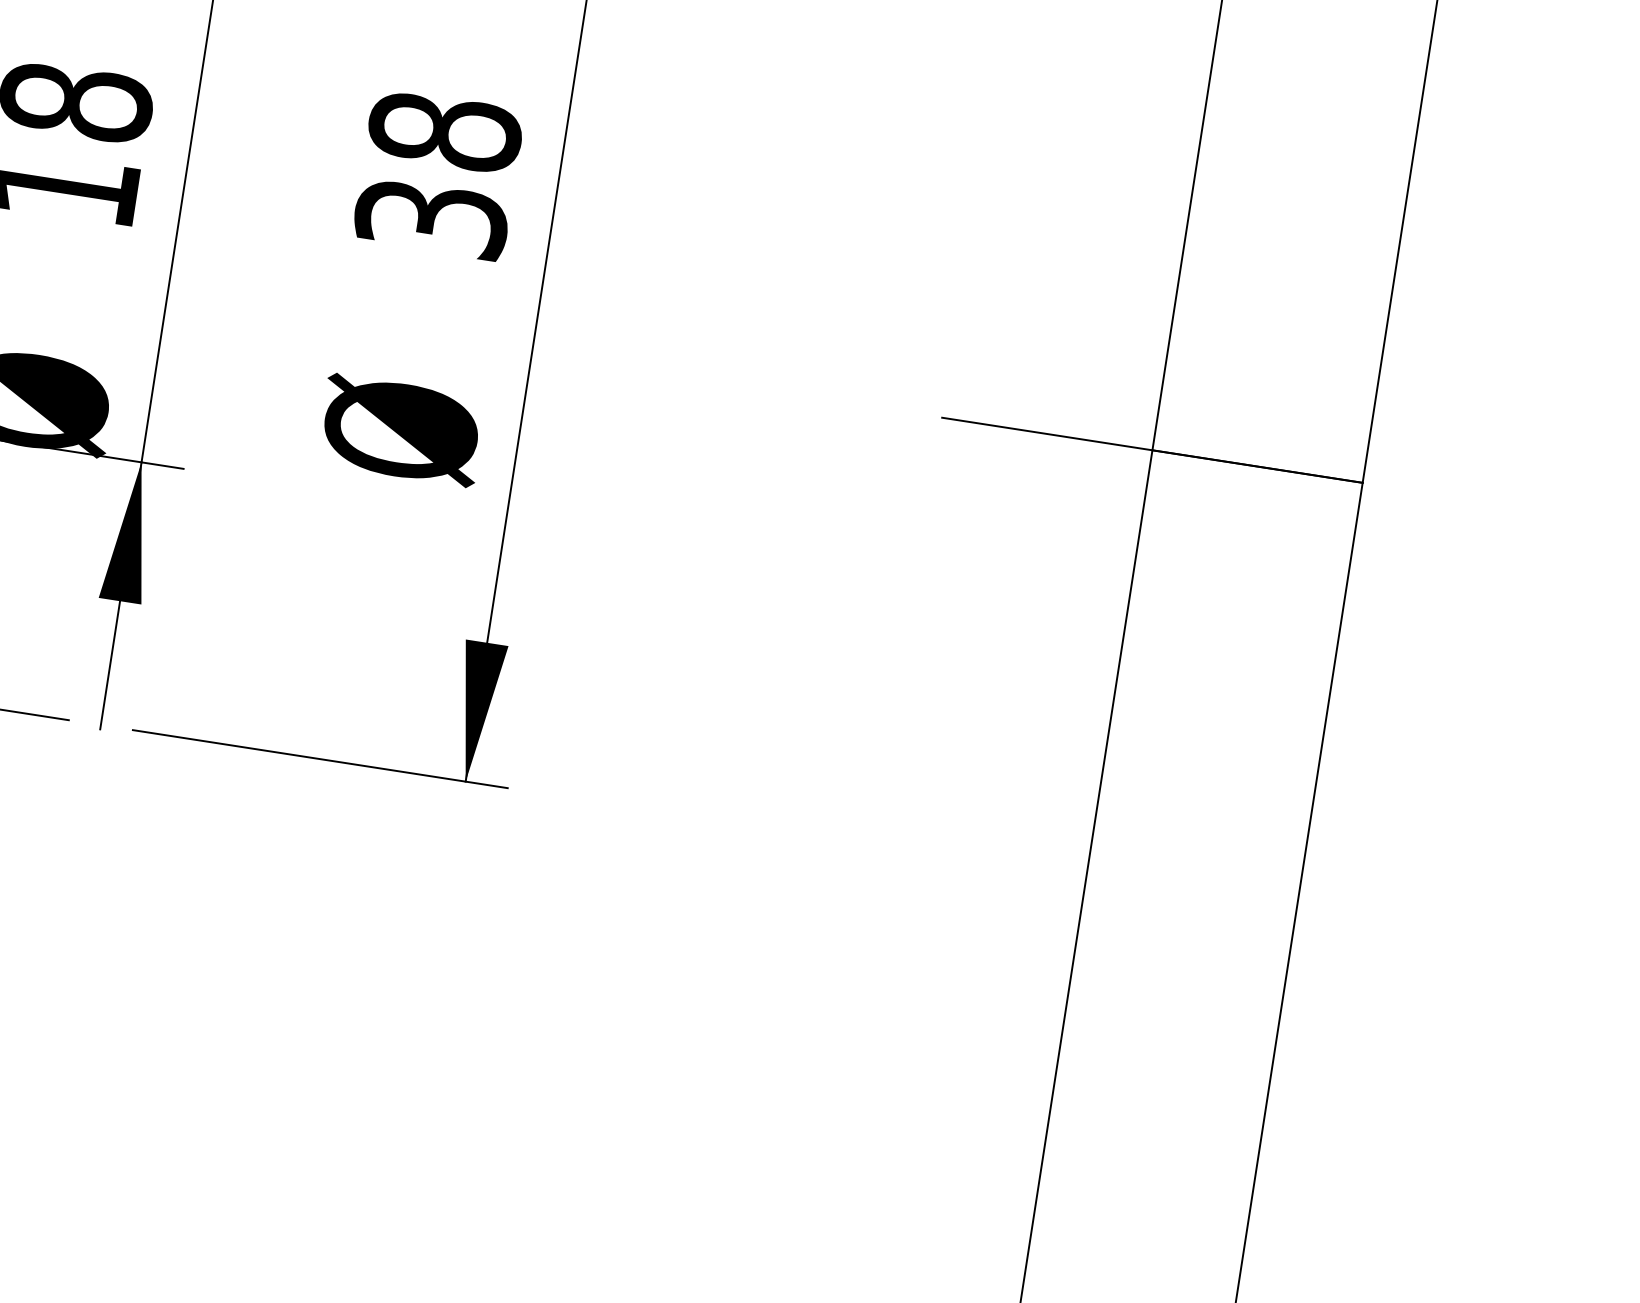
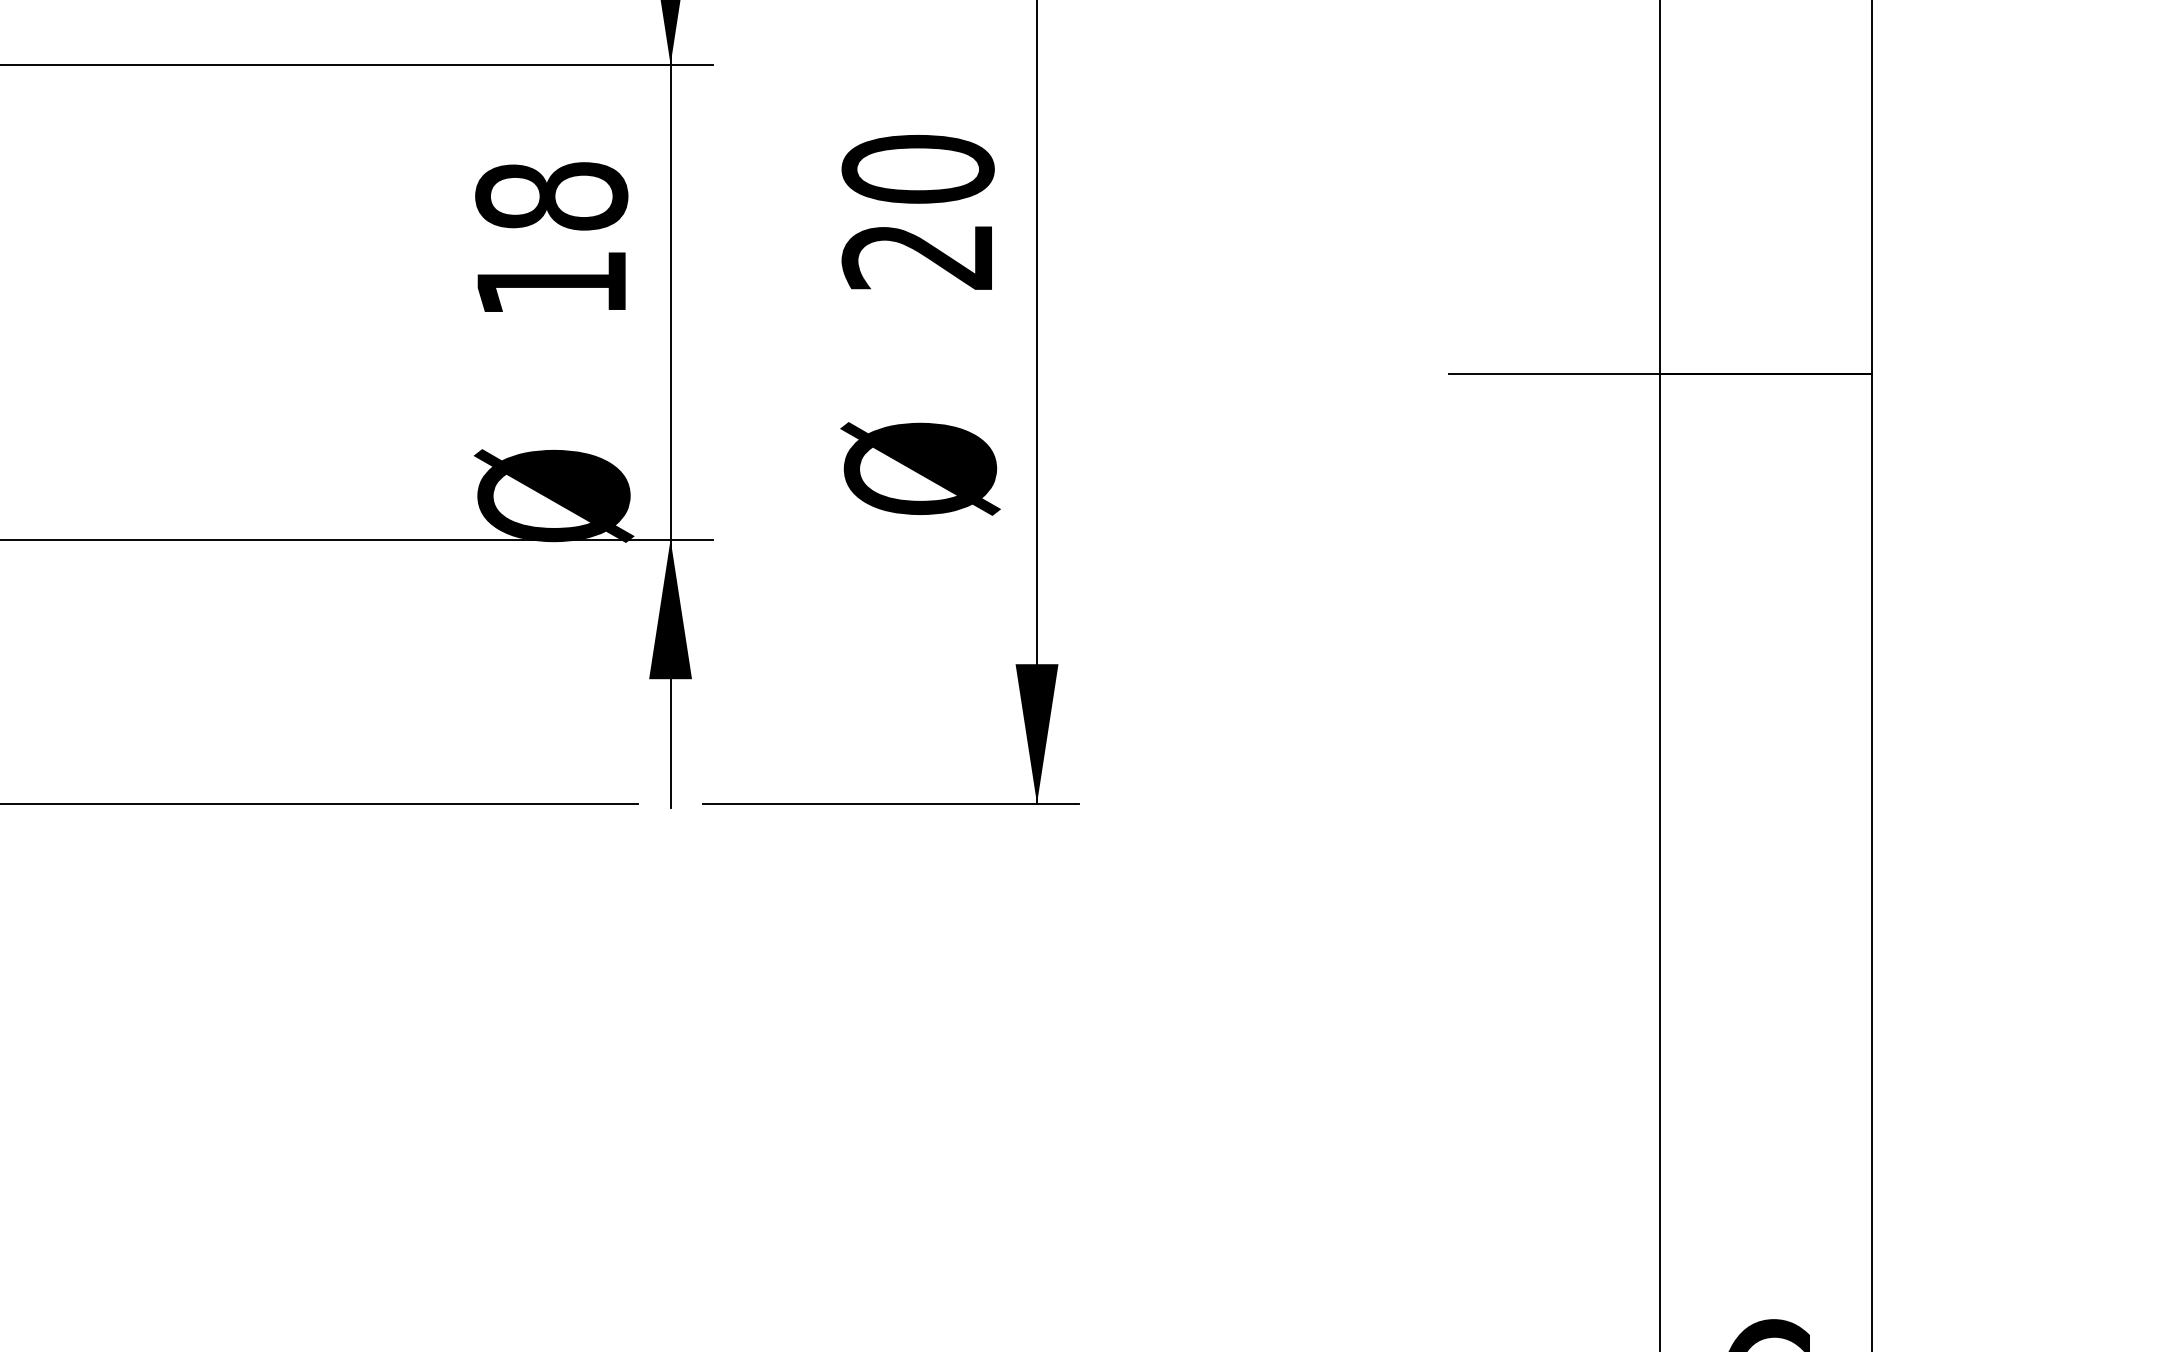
text: (437, 173) -> (917, 211), 38 -> 20

